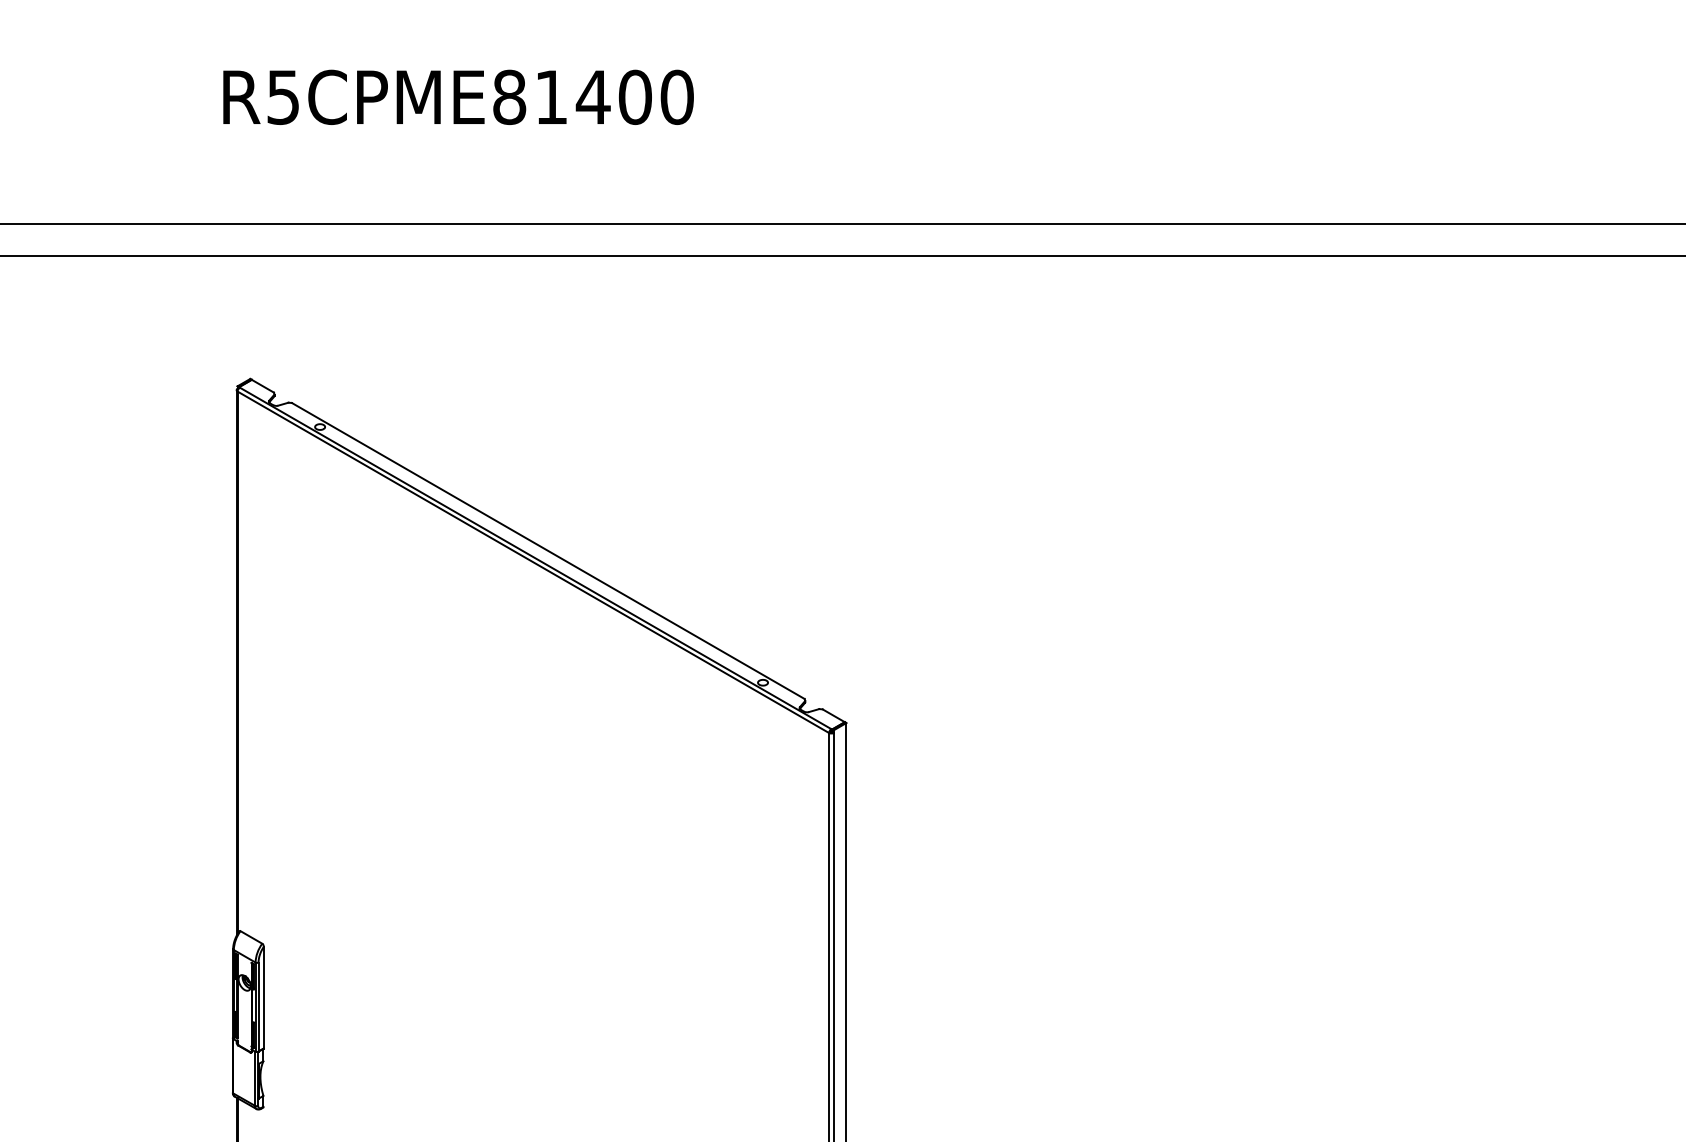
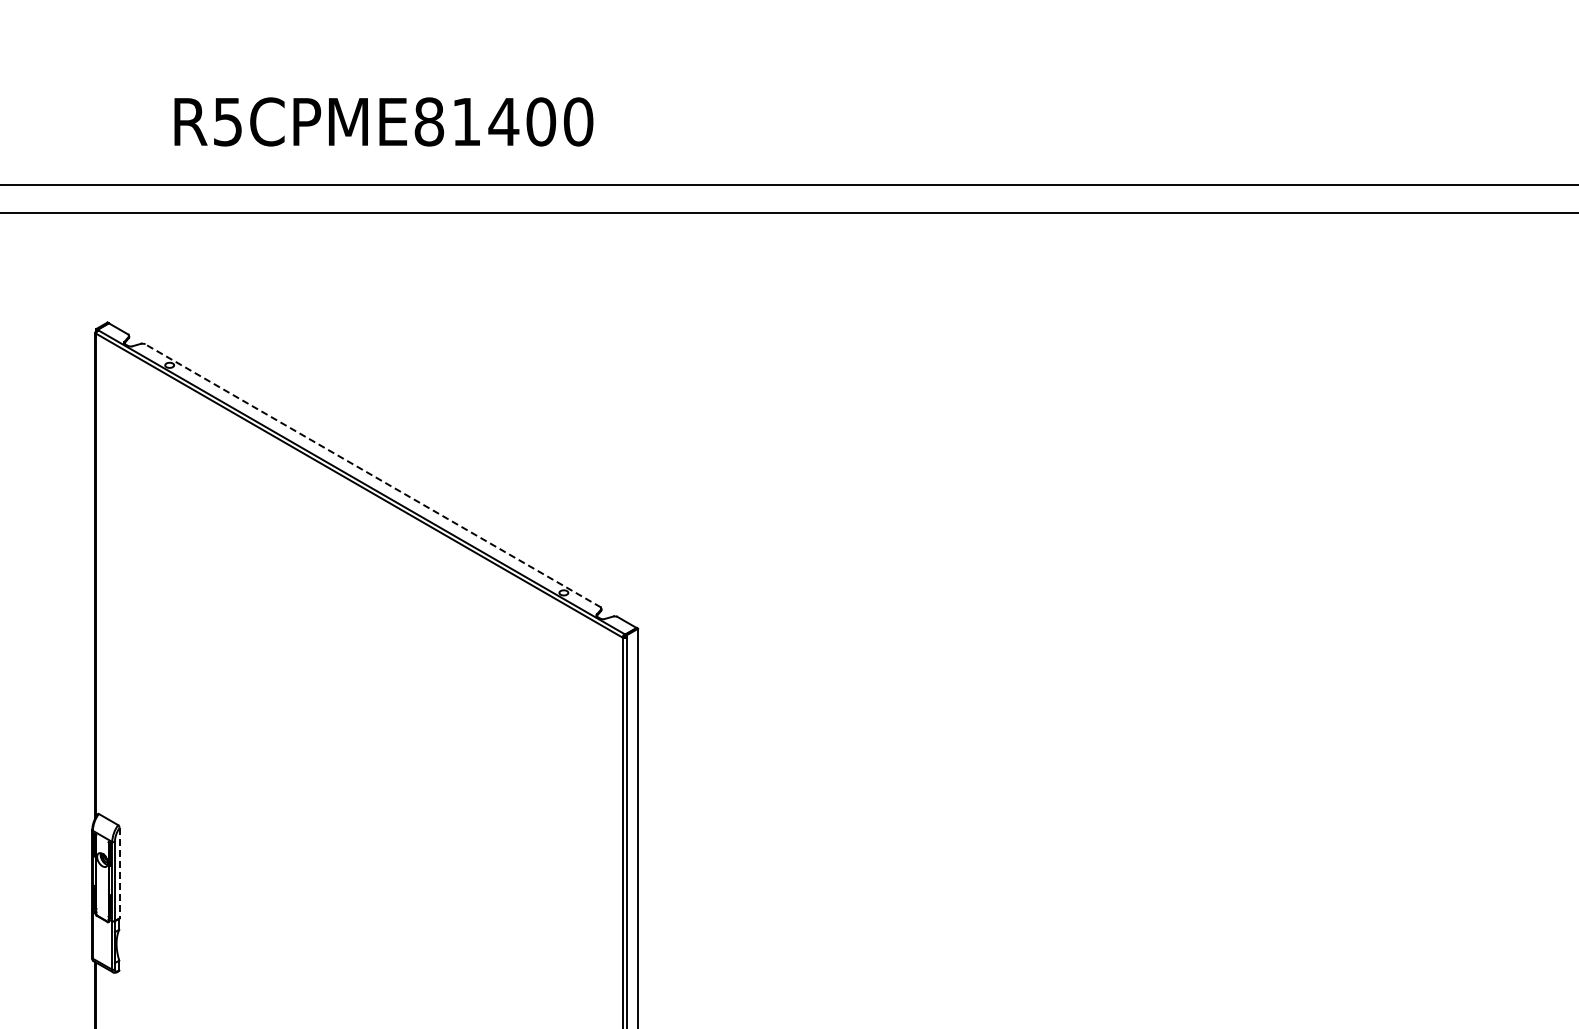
text: (458, 96) -> (383, 121), moved
line: (547, 550) -> (372, 475), solid -> dashed
line: (263, 998) -> (119, 873), solid -> dashed

